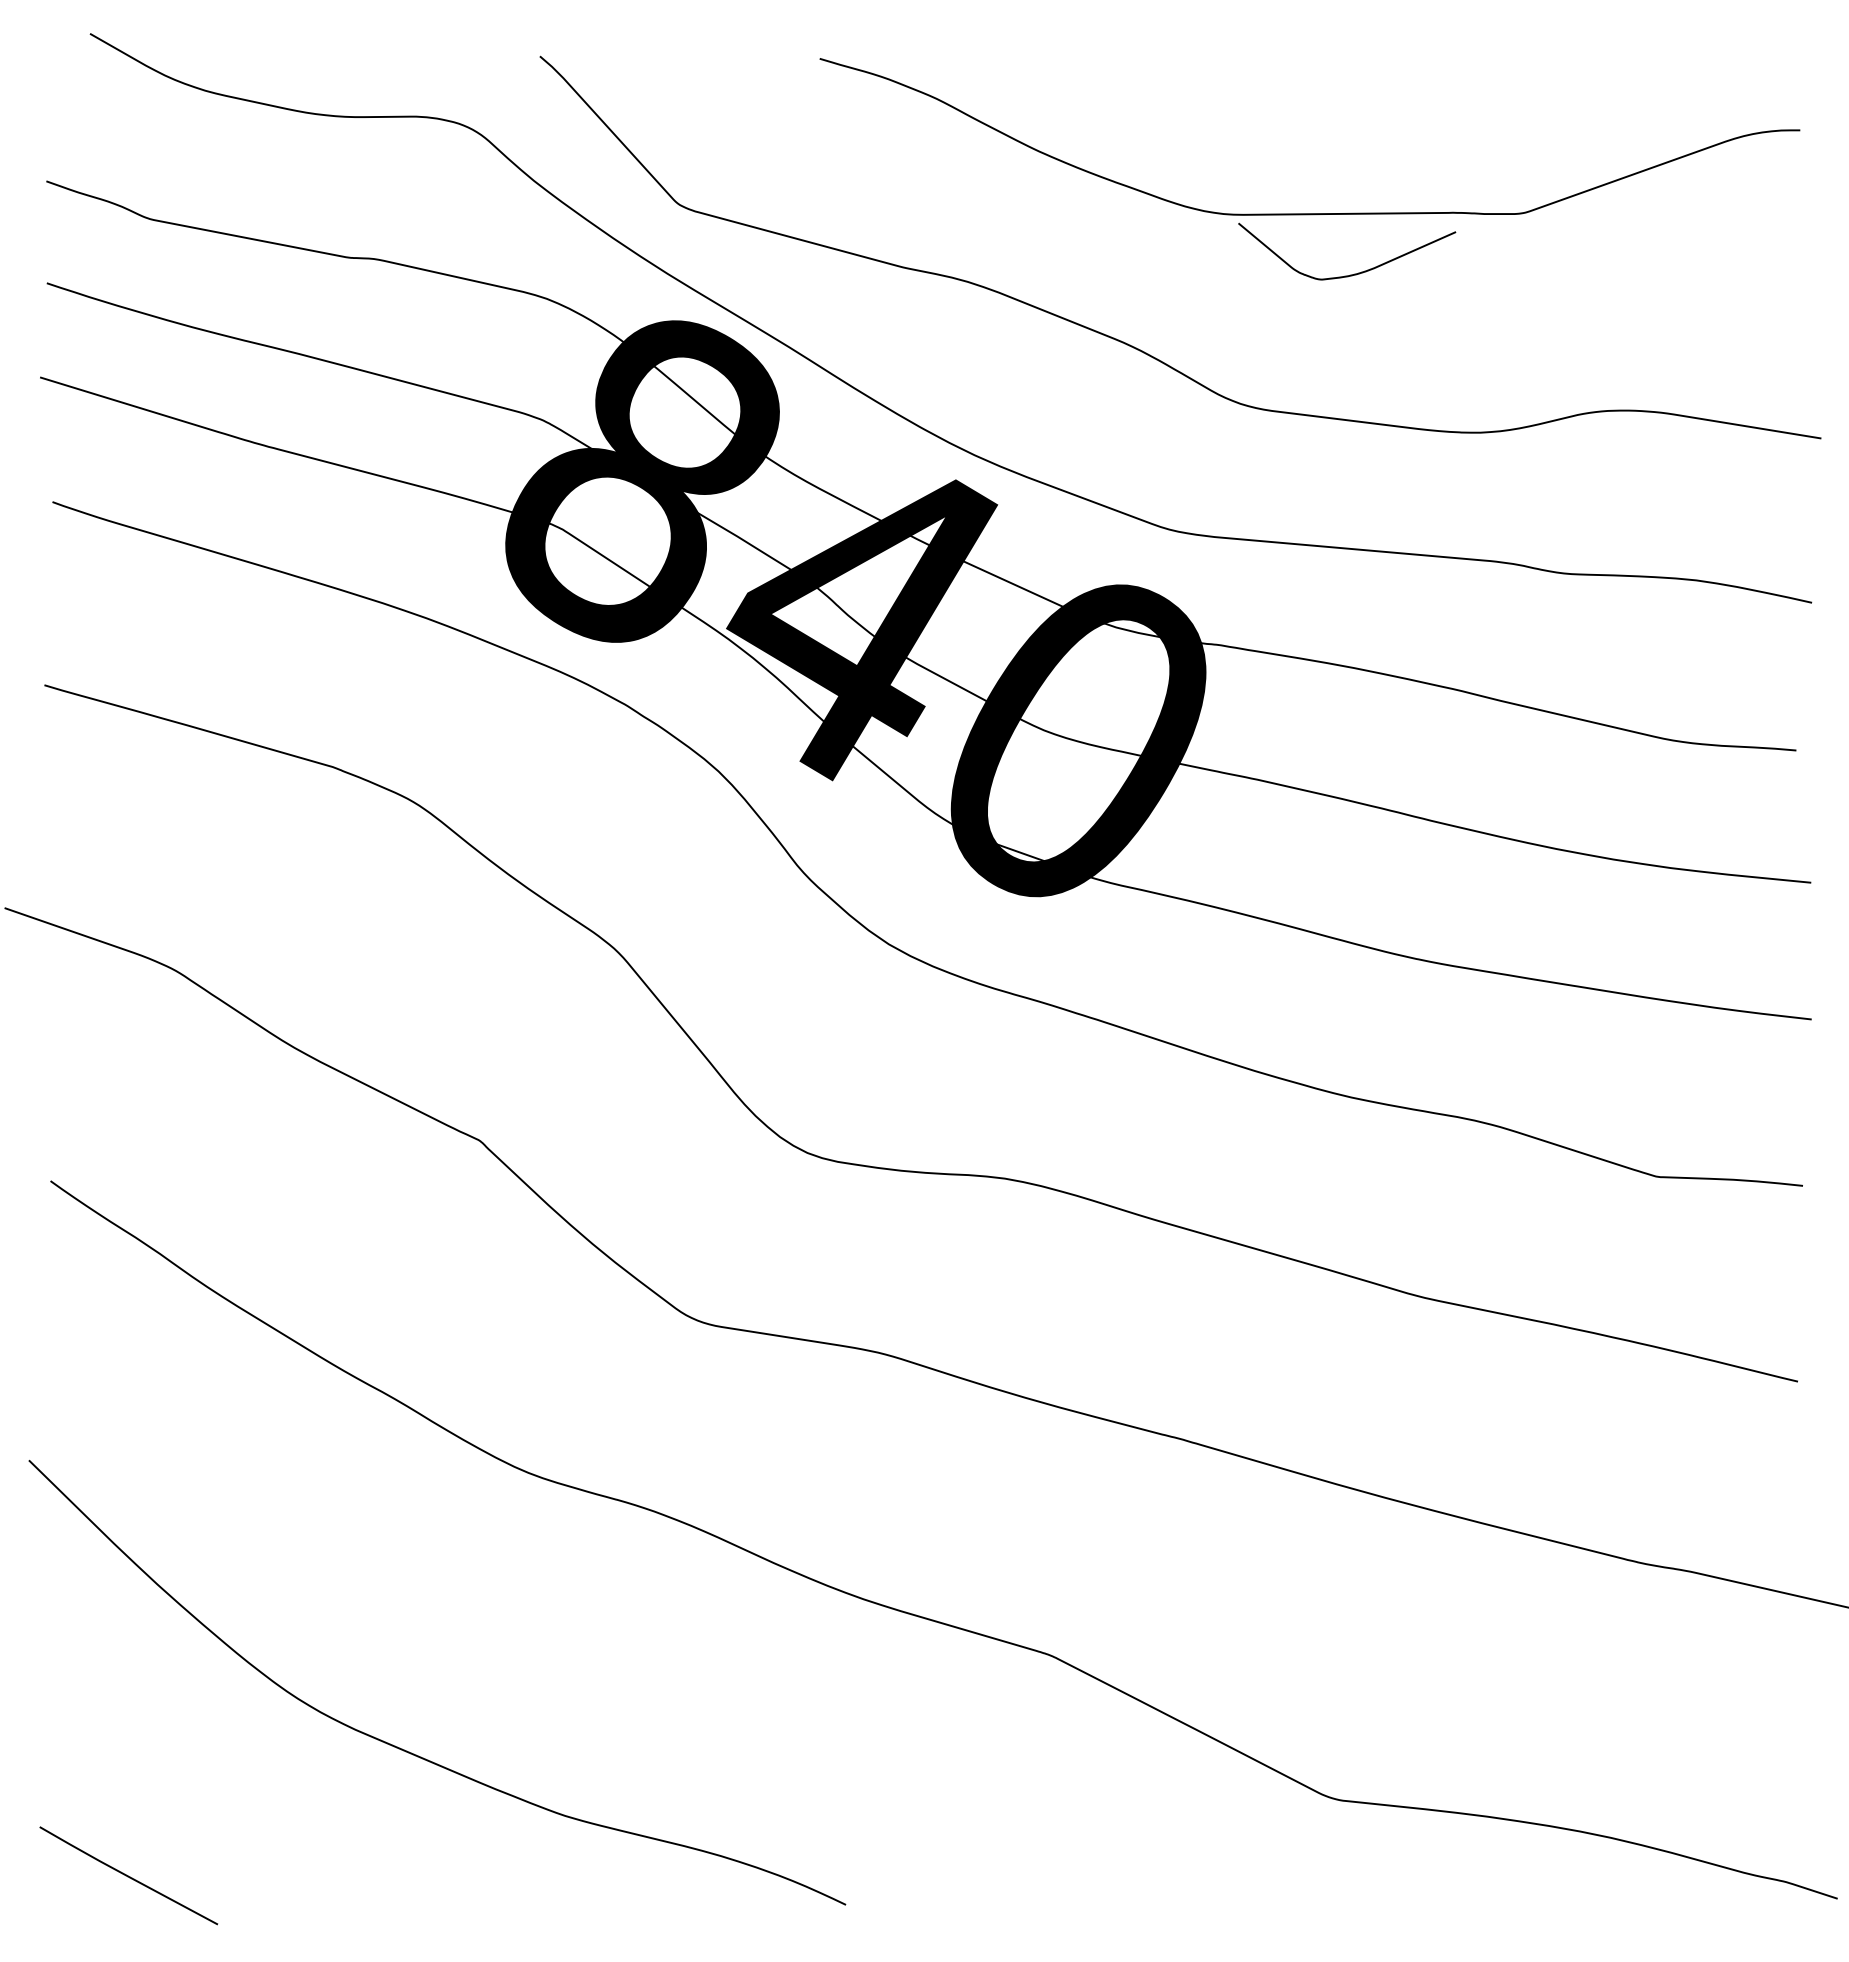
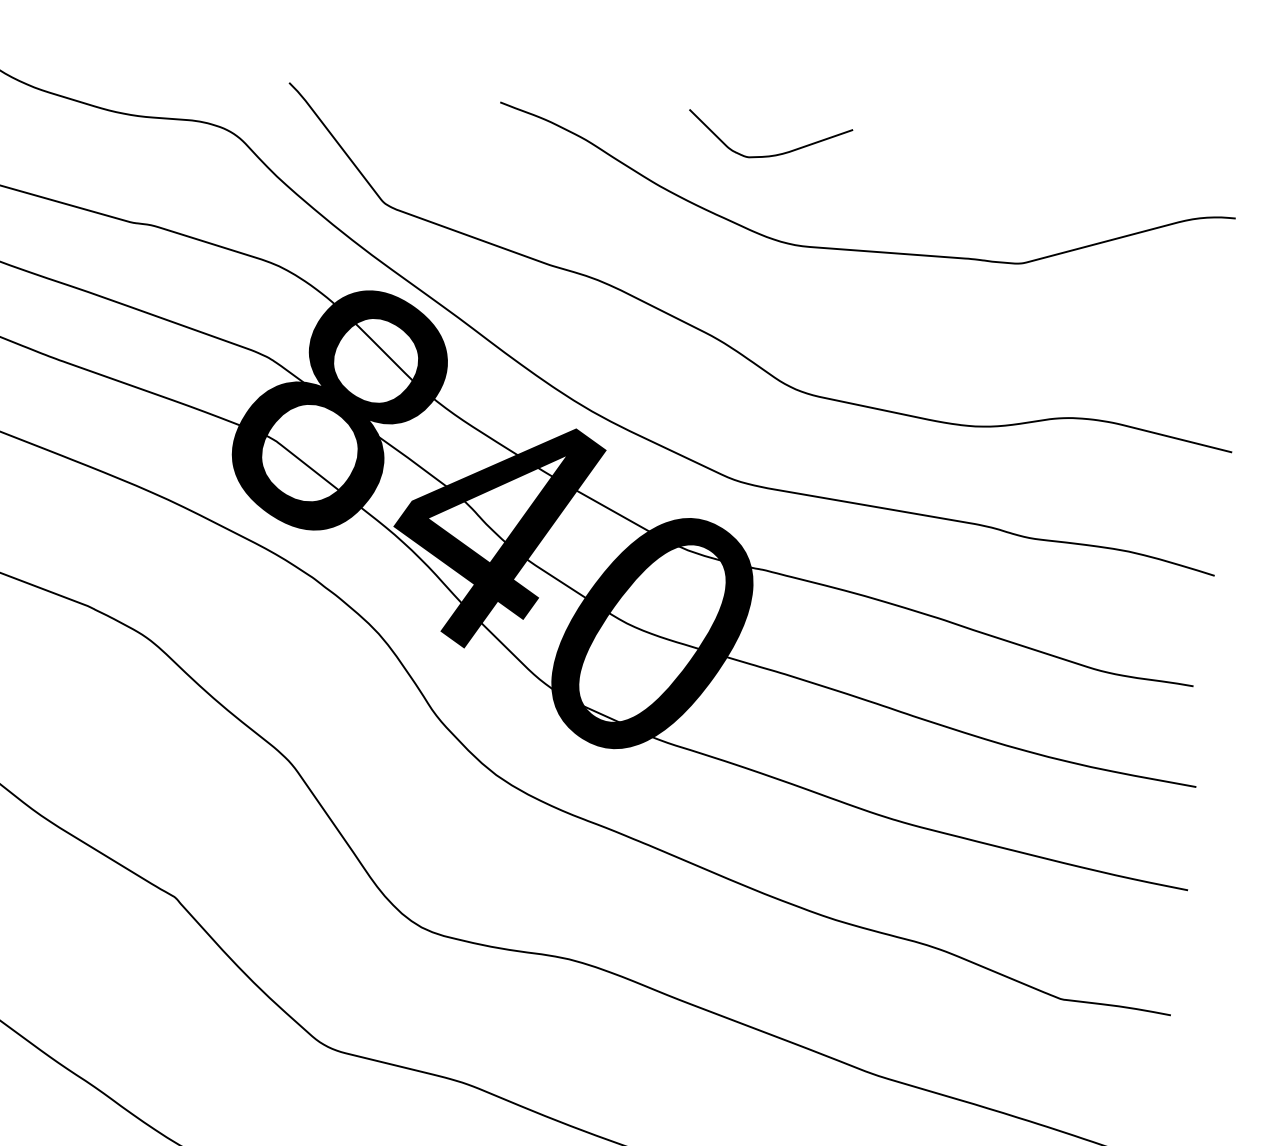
curve: (1354, 273) -> (773, 154), moved

